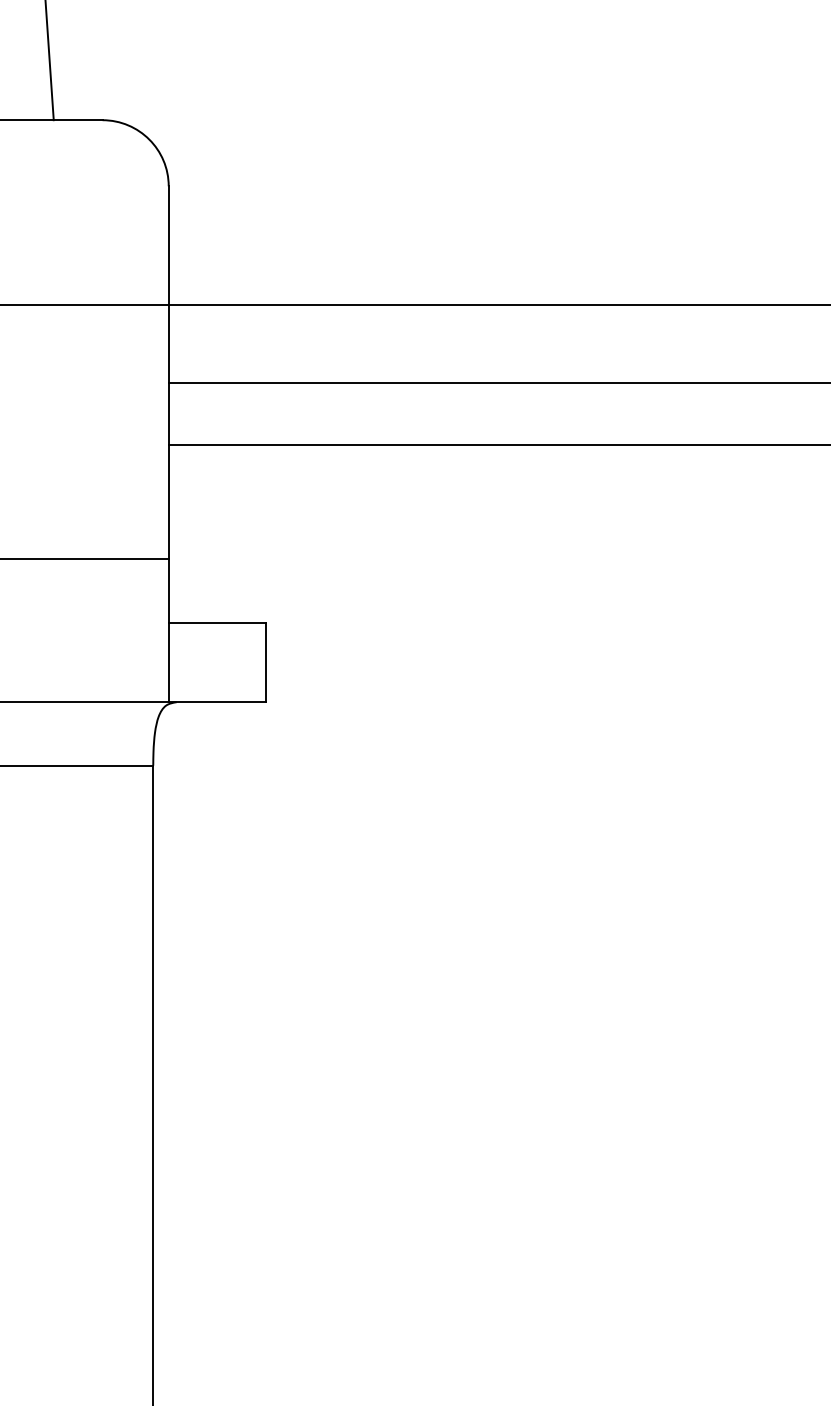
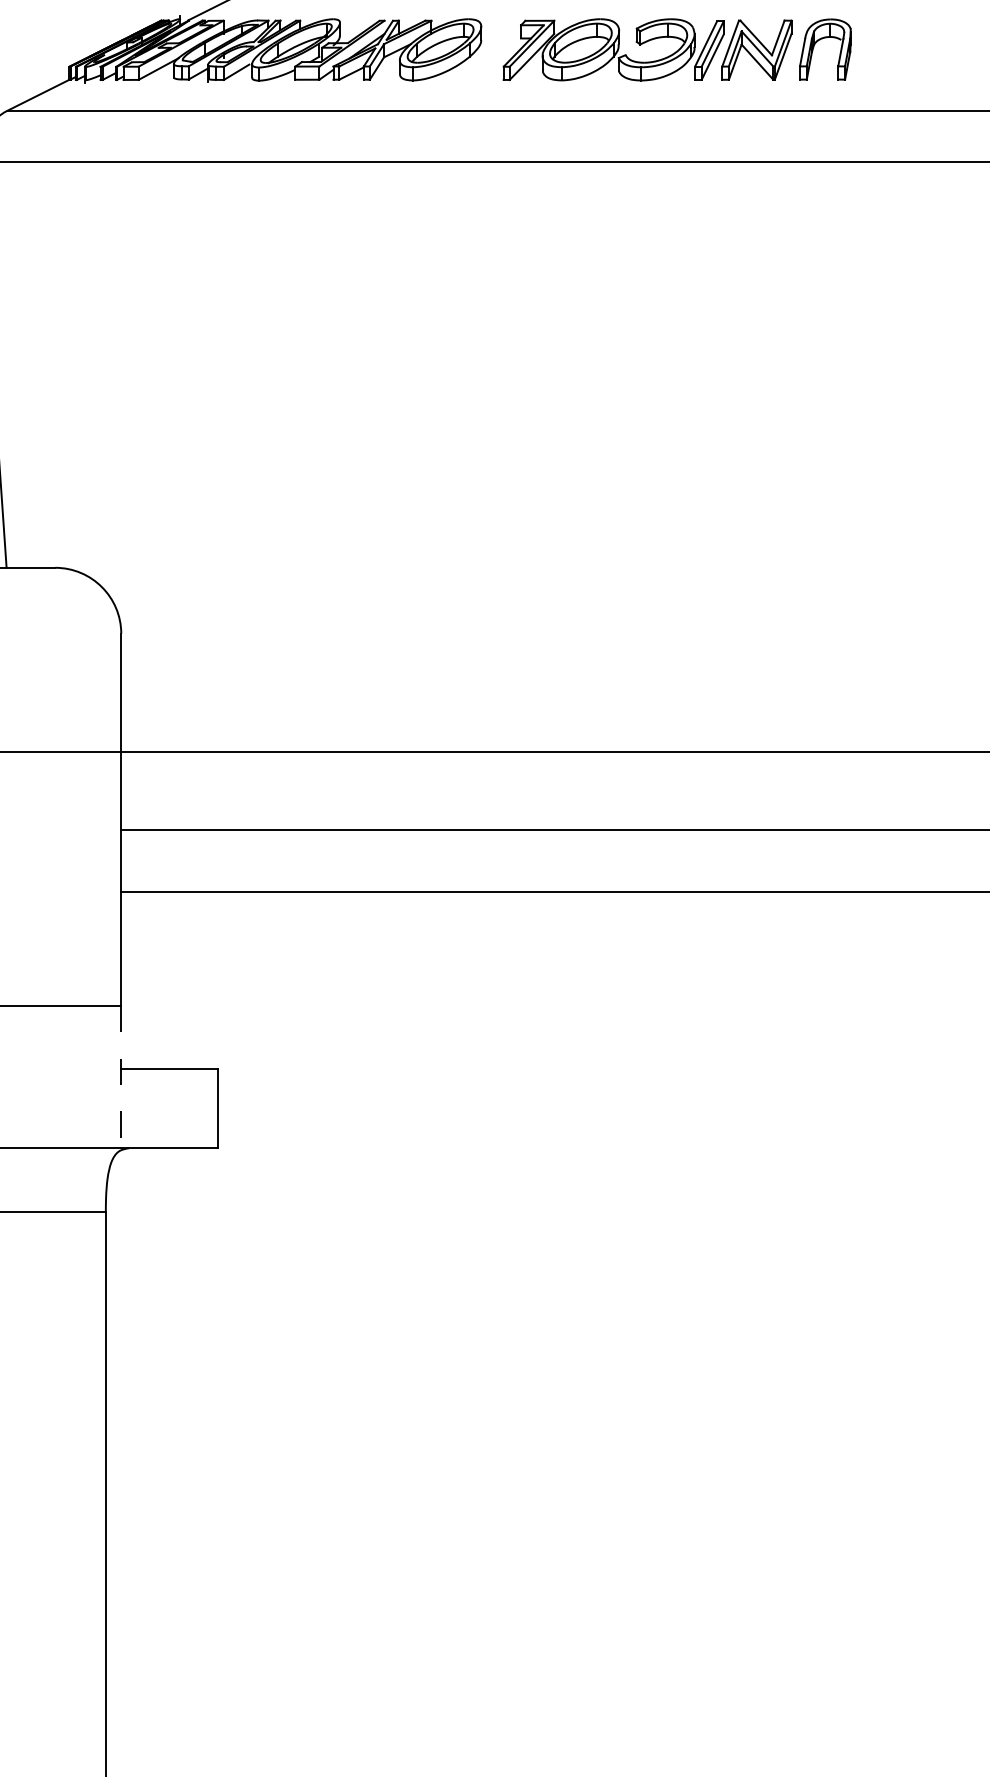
line: (168, 631) -> (121, 1077), solid -> dashed

